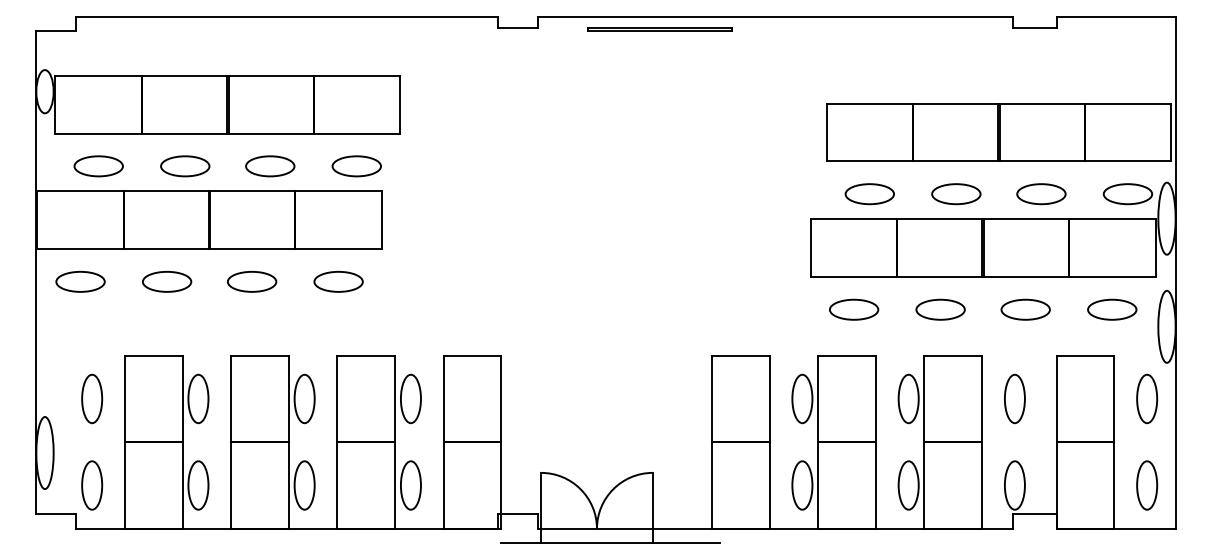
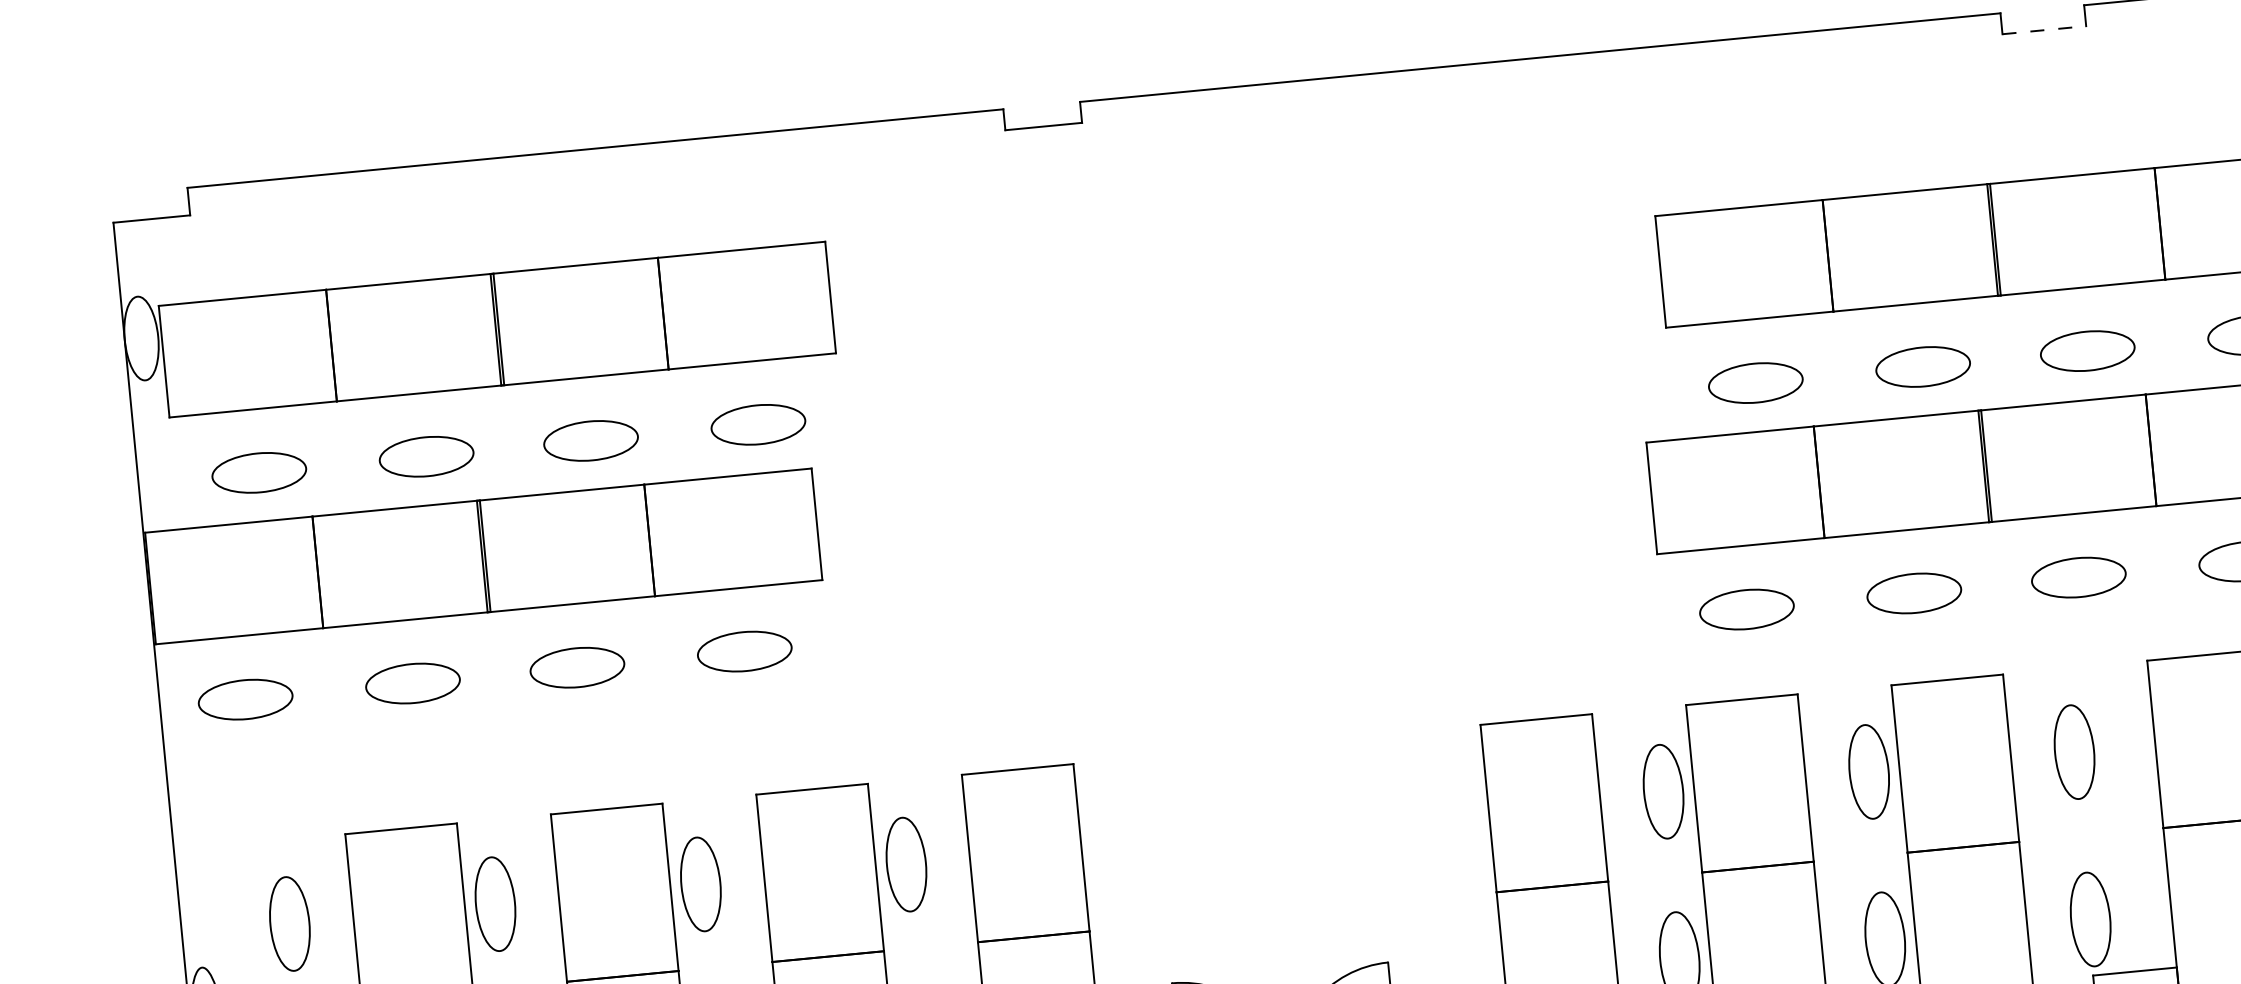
line: (1035, 27) -> (2045, 29), solid -> dashed
line: (659, 28) -> (1318, 101), removed

